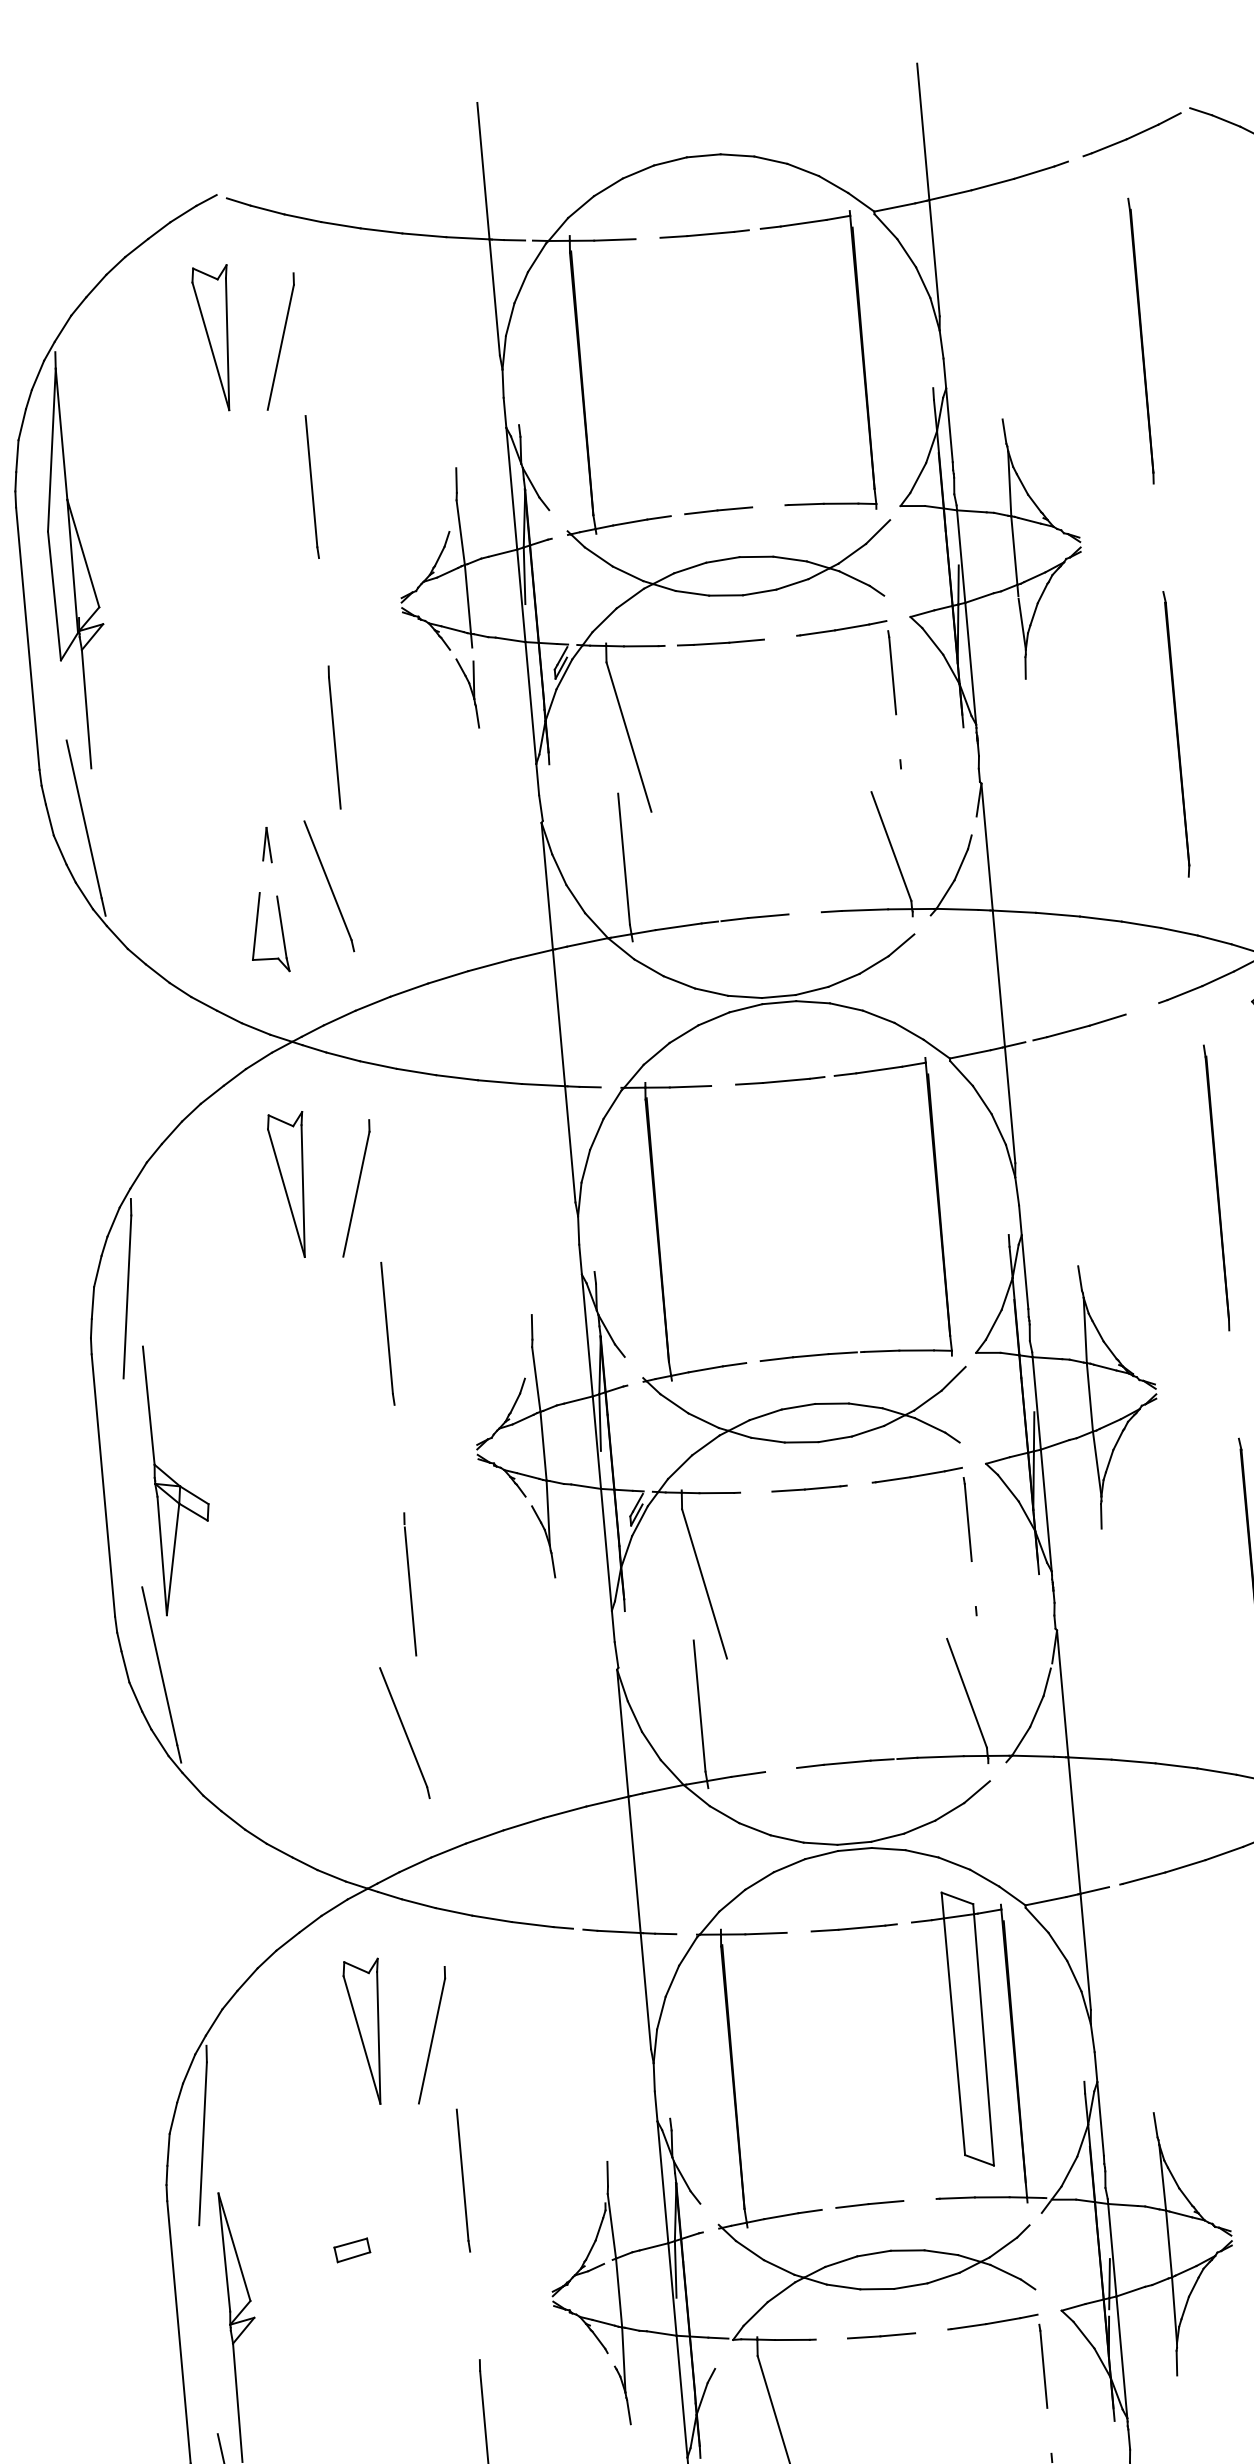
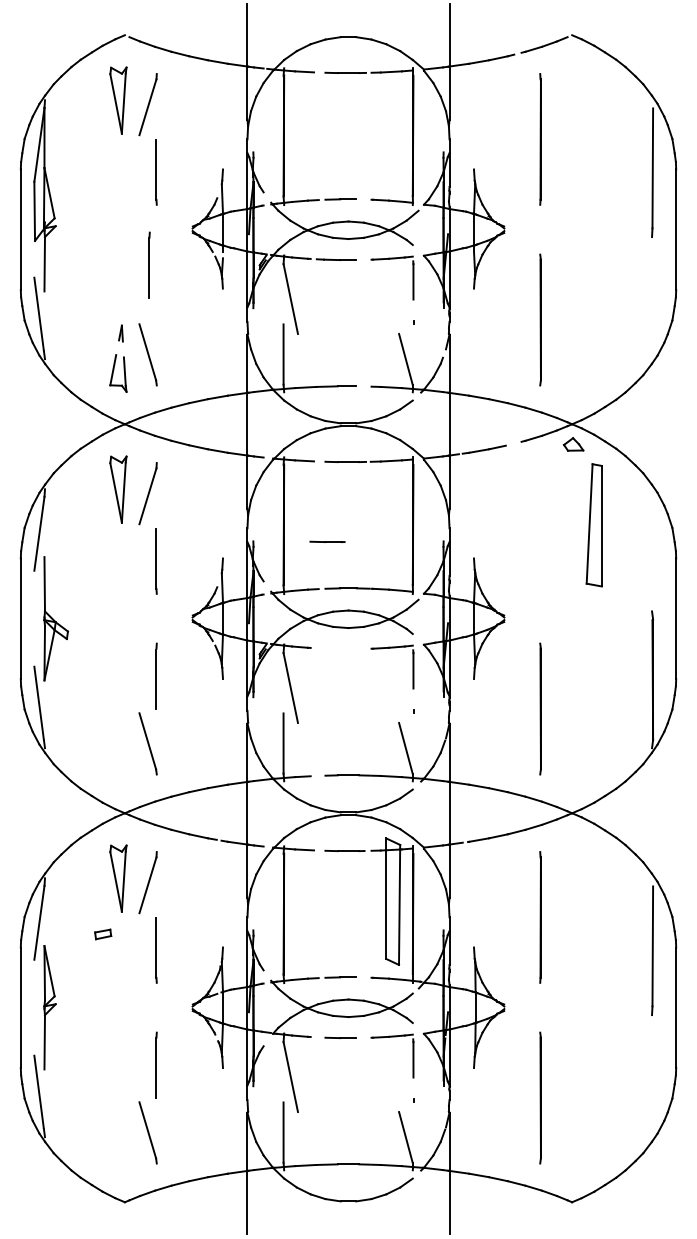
line: (334, 735) -> (149, 264), moved
line: (1217, 1188) -> (540, 528), removed
line: (809, 1487) -> (327, 541), moved
part: (353, 2250) -> (103, 934), moved

